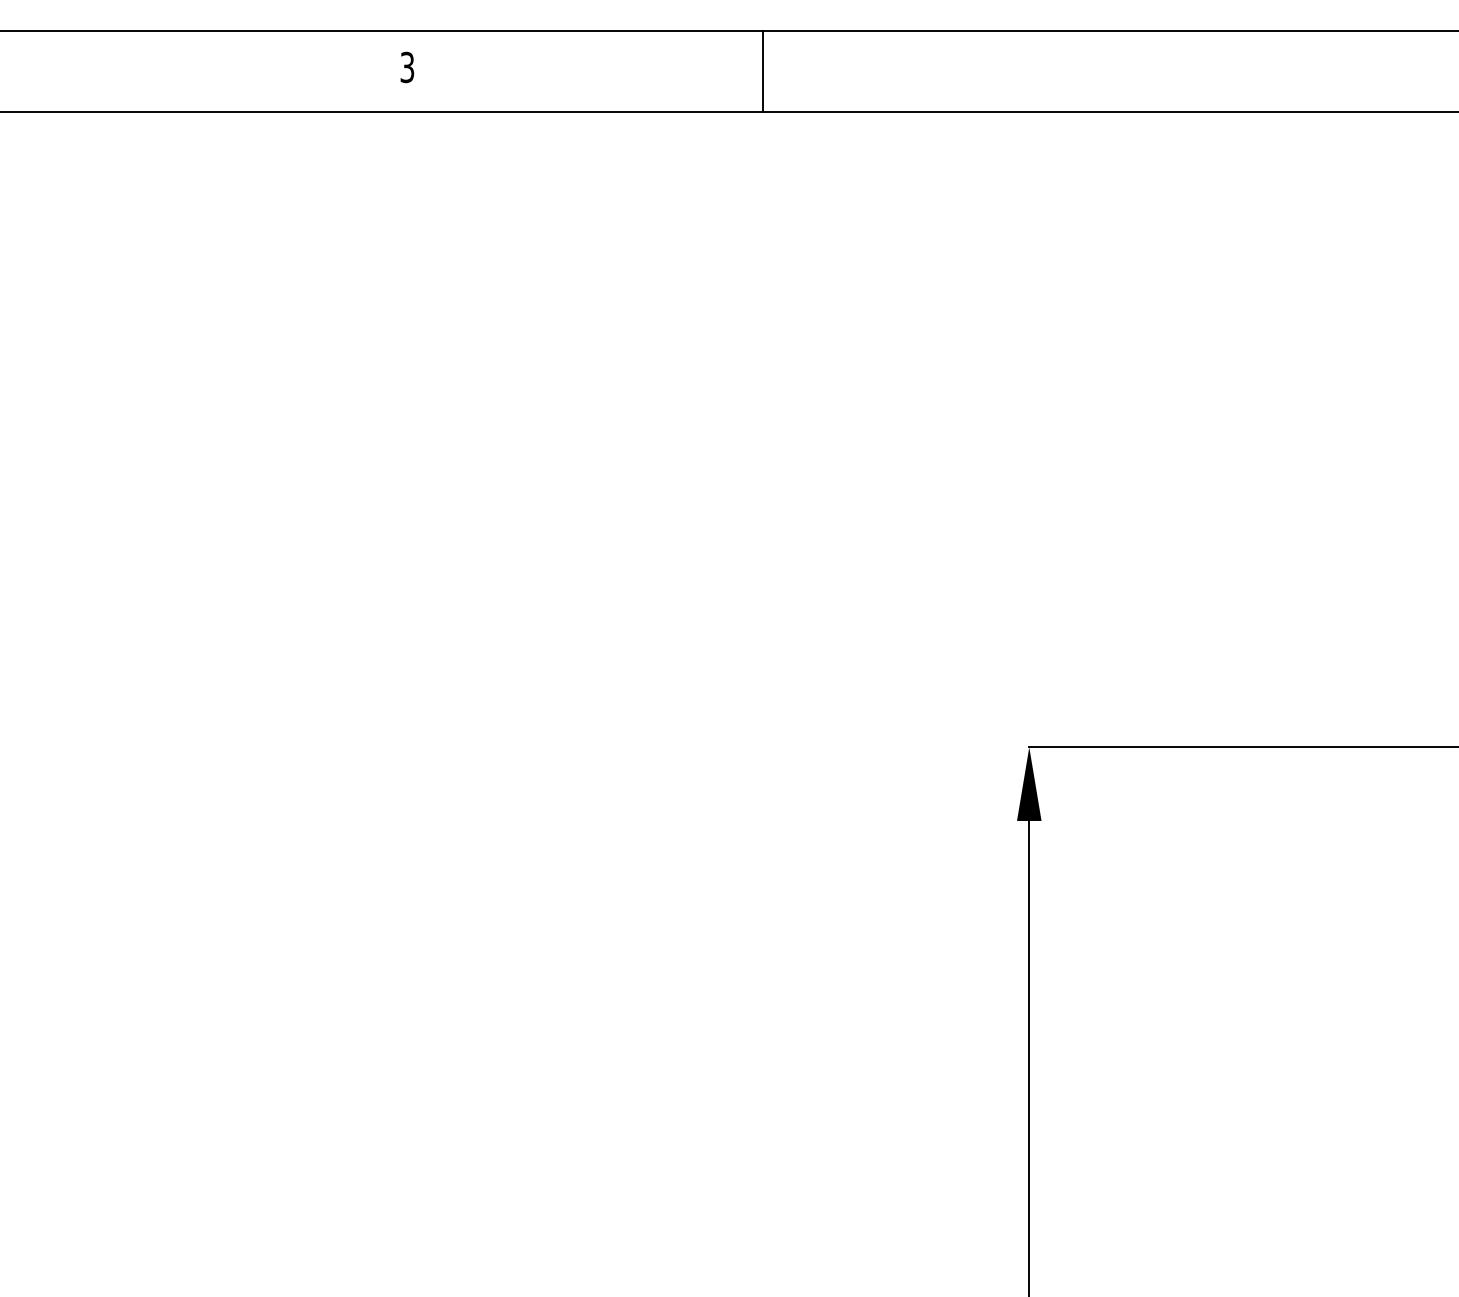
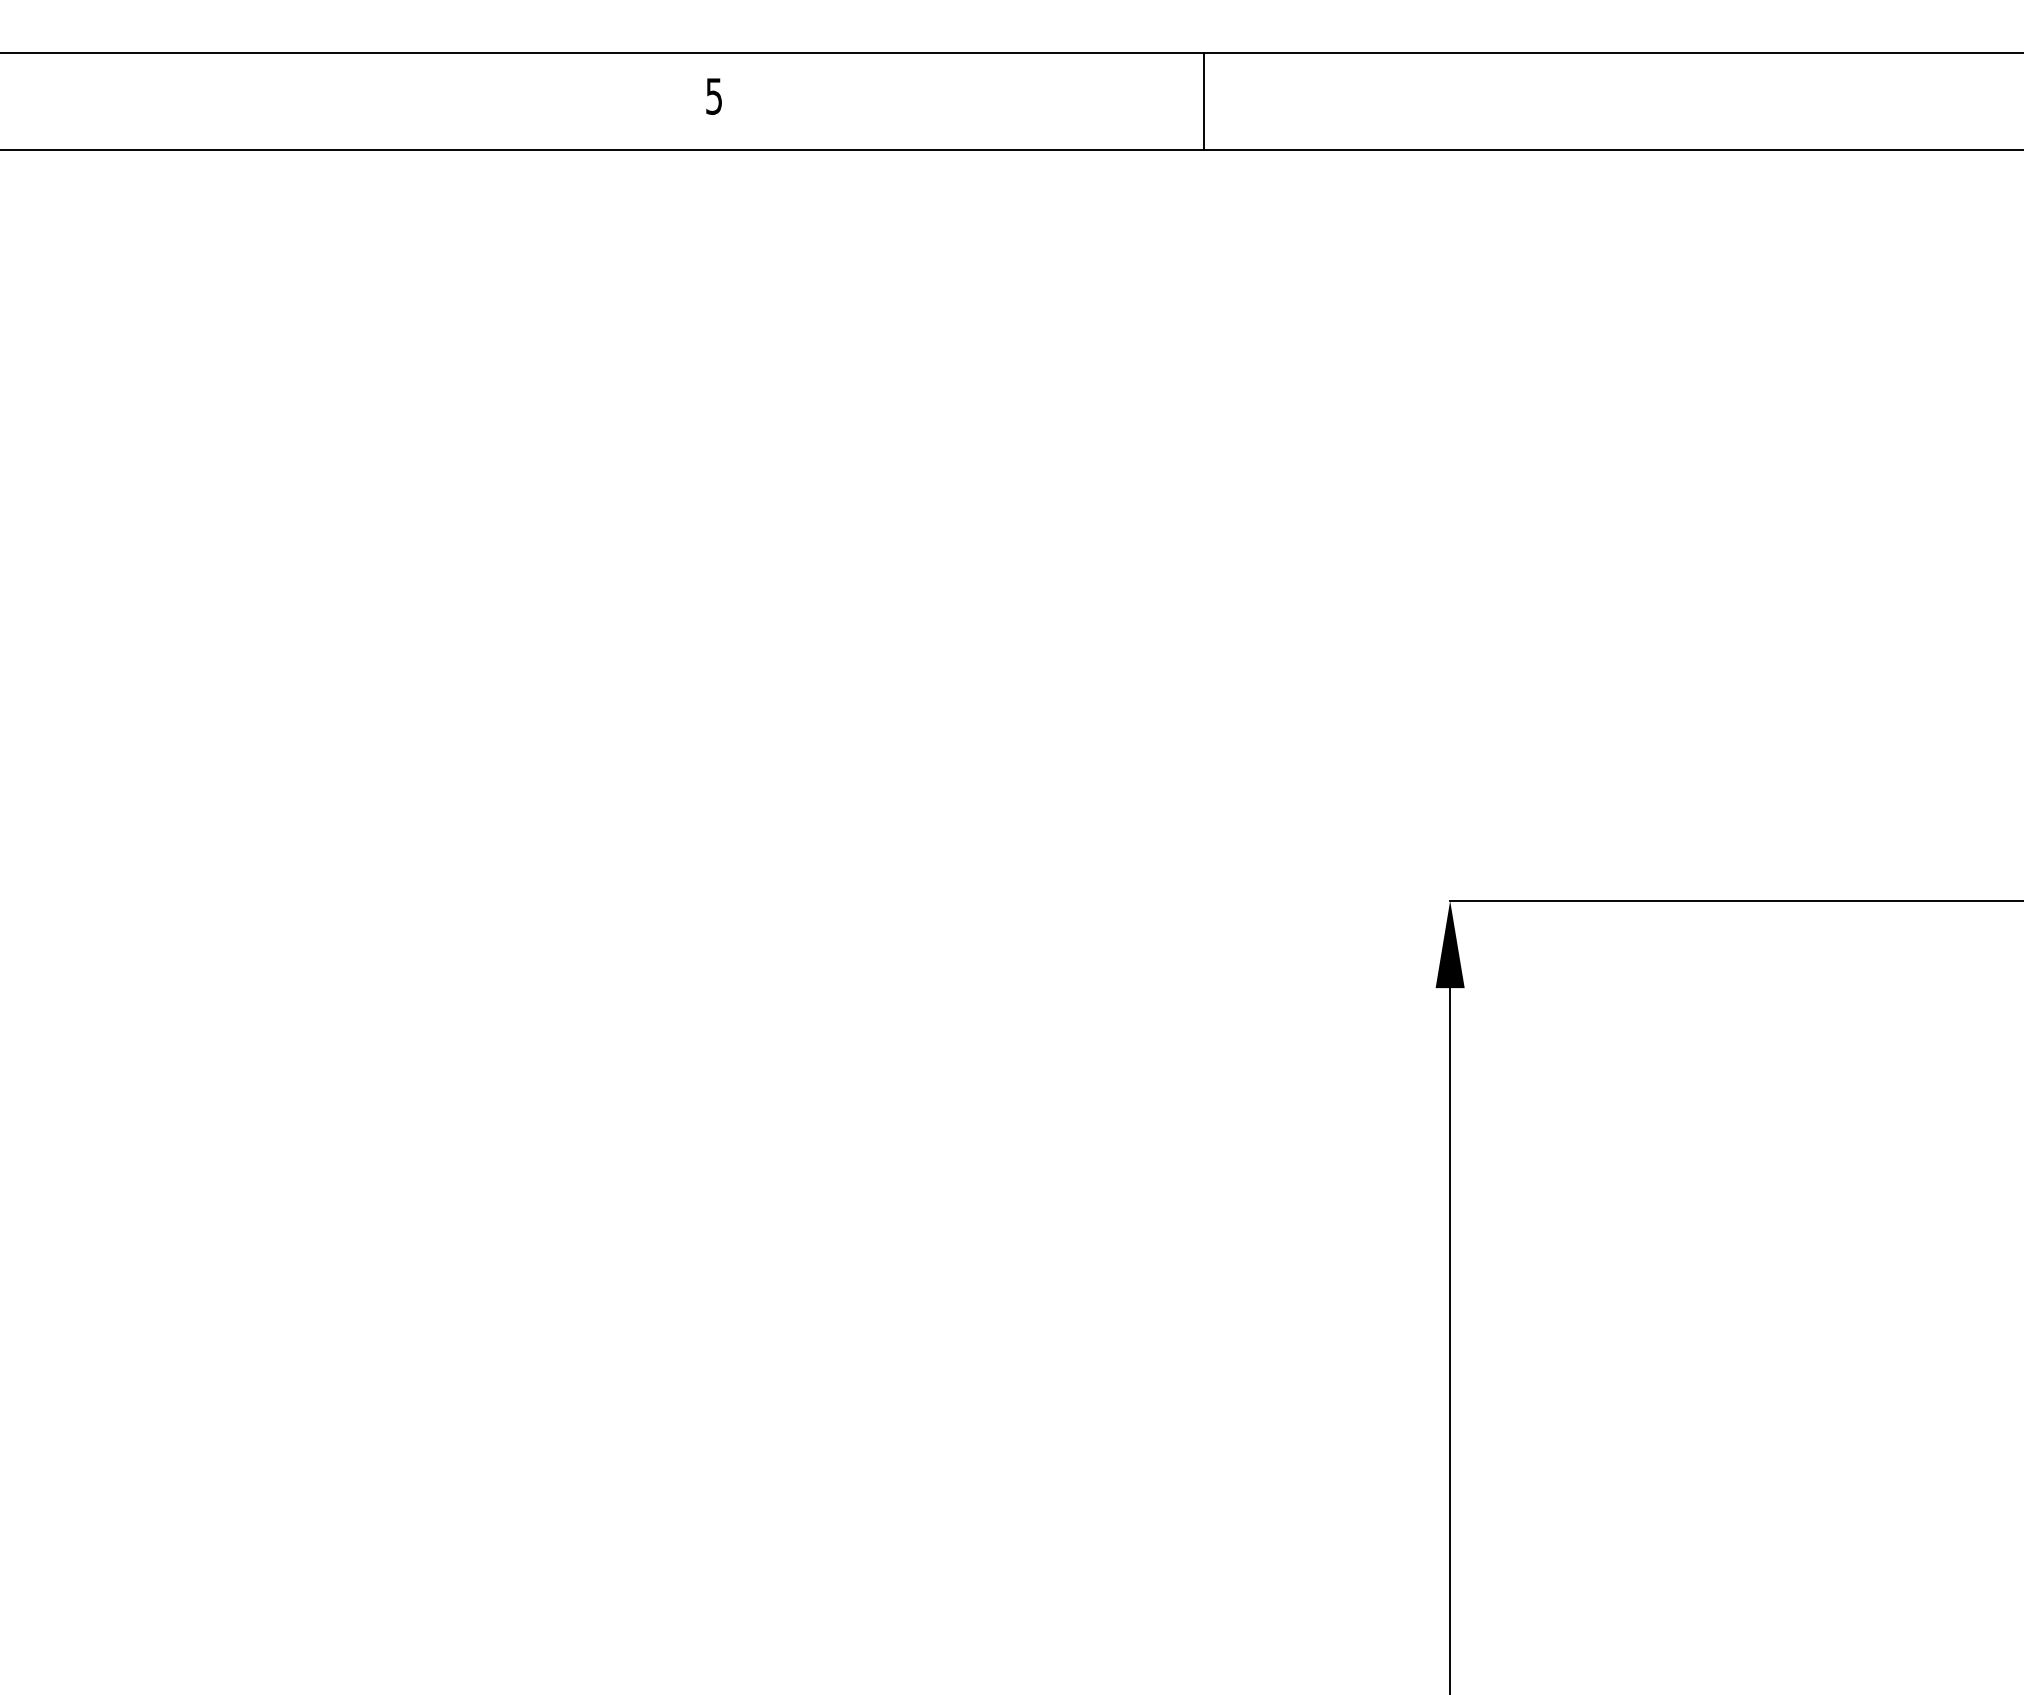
text: (407, 66) -> (714, 95), 3 -> 5
line: (763, 70) -> (1204, 100), moved

